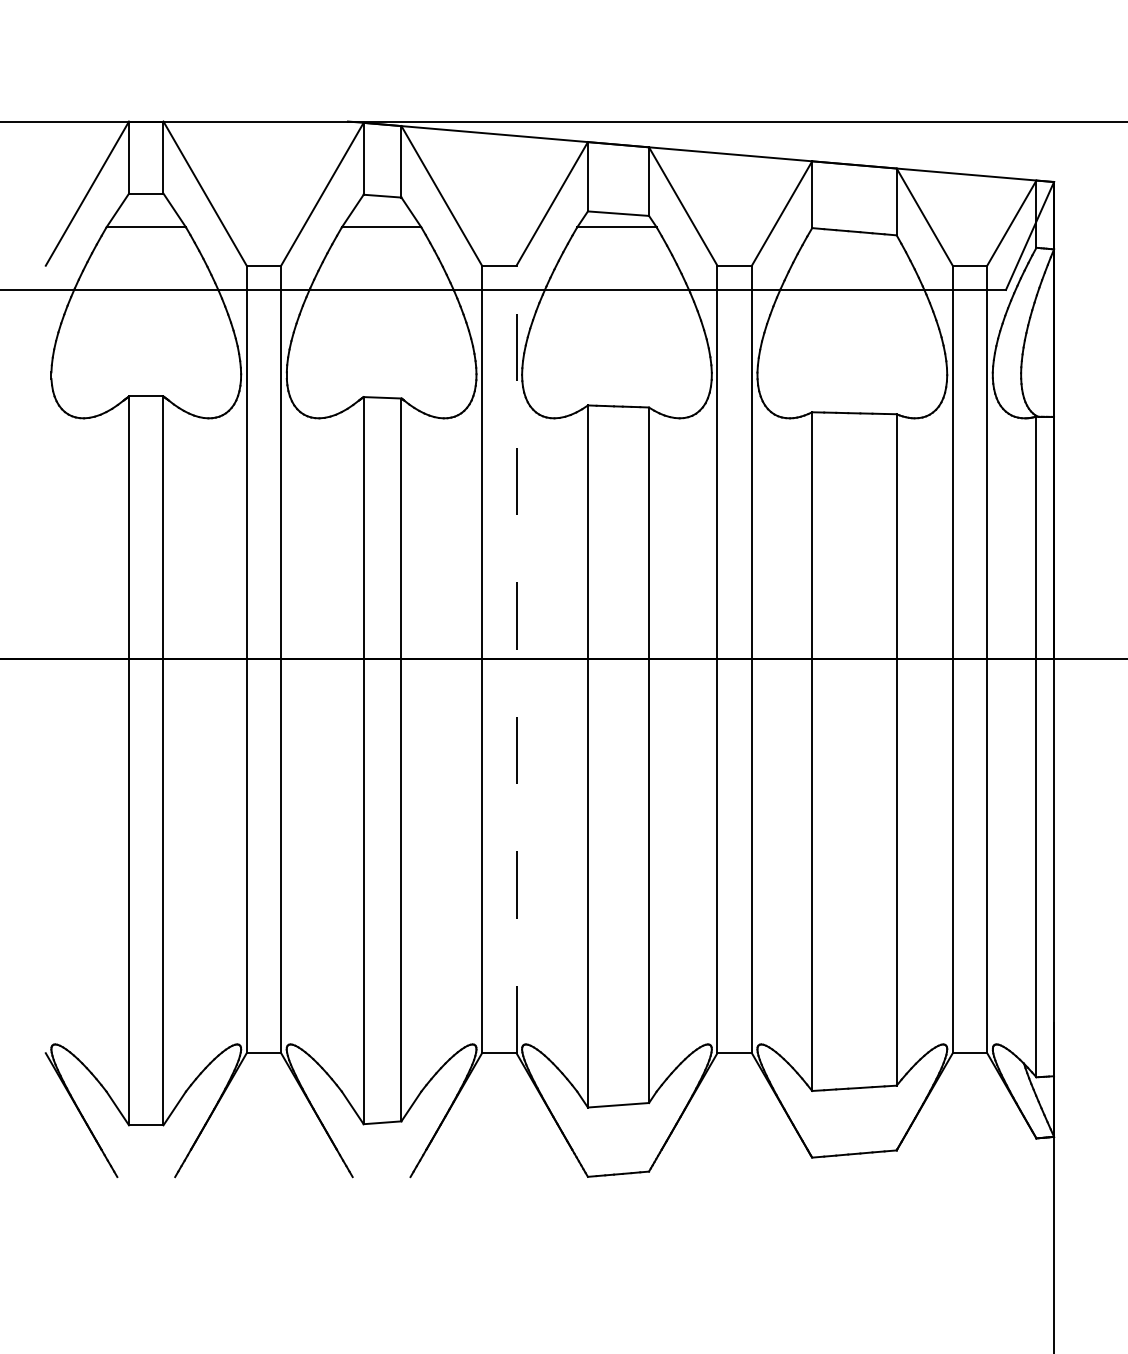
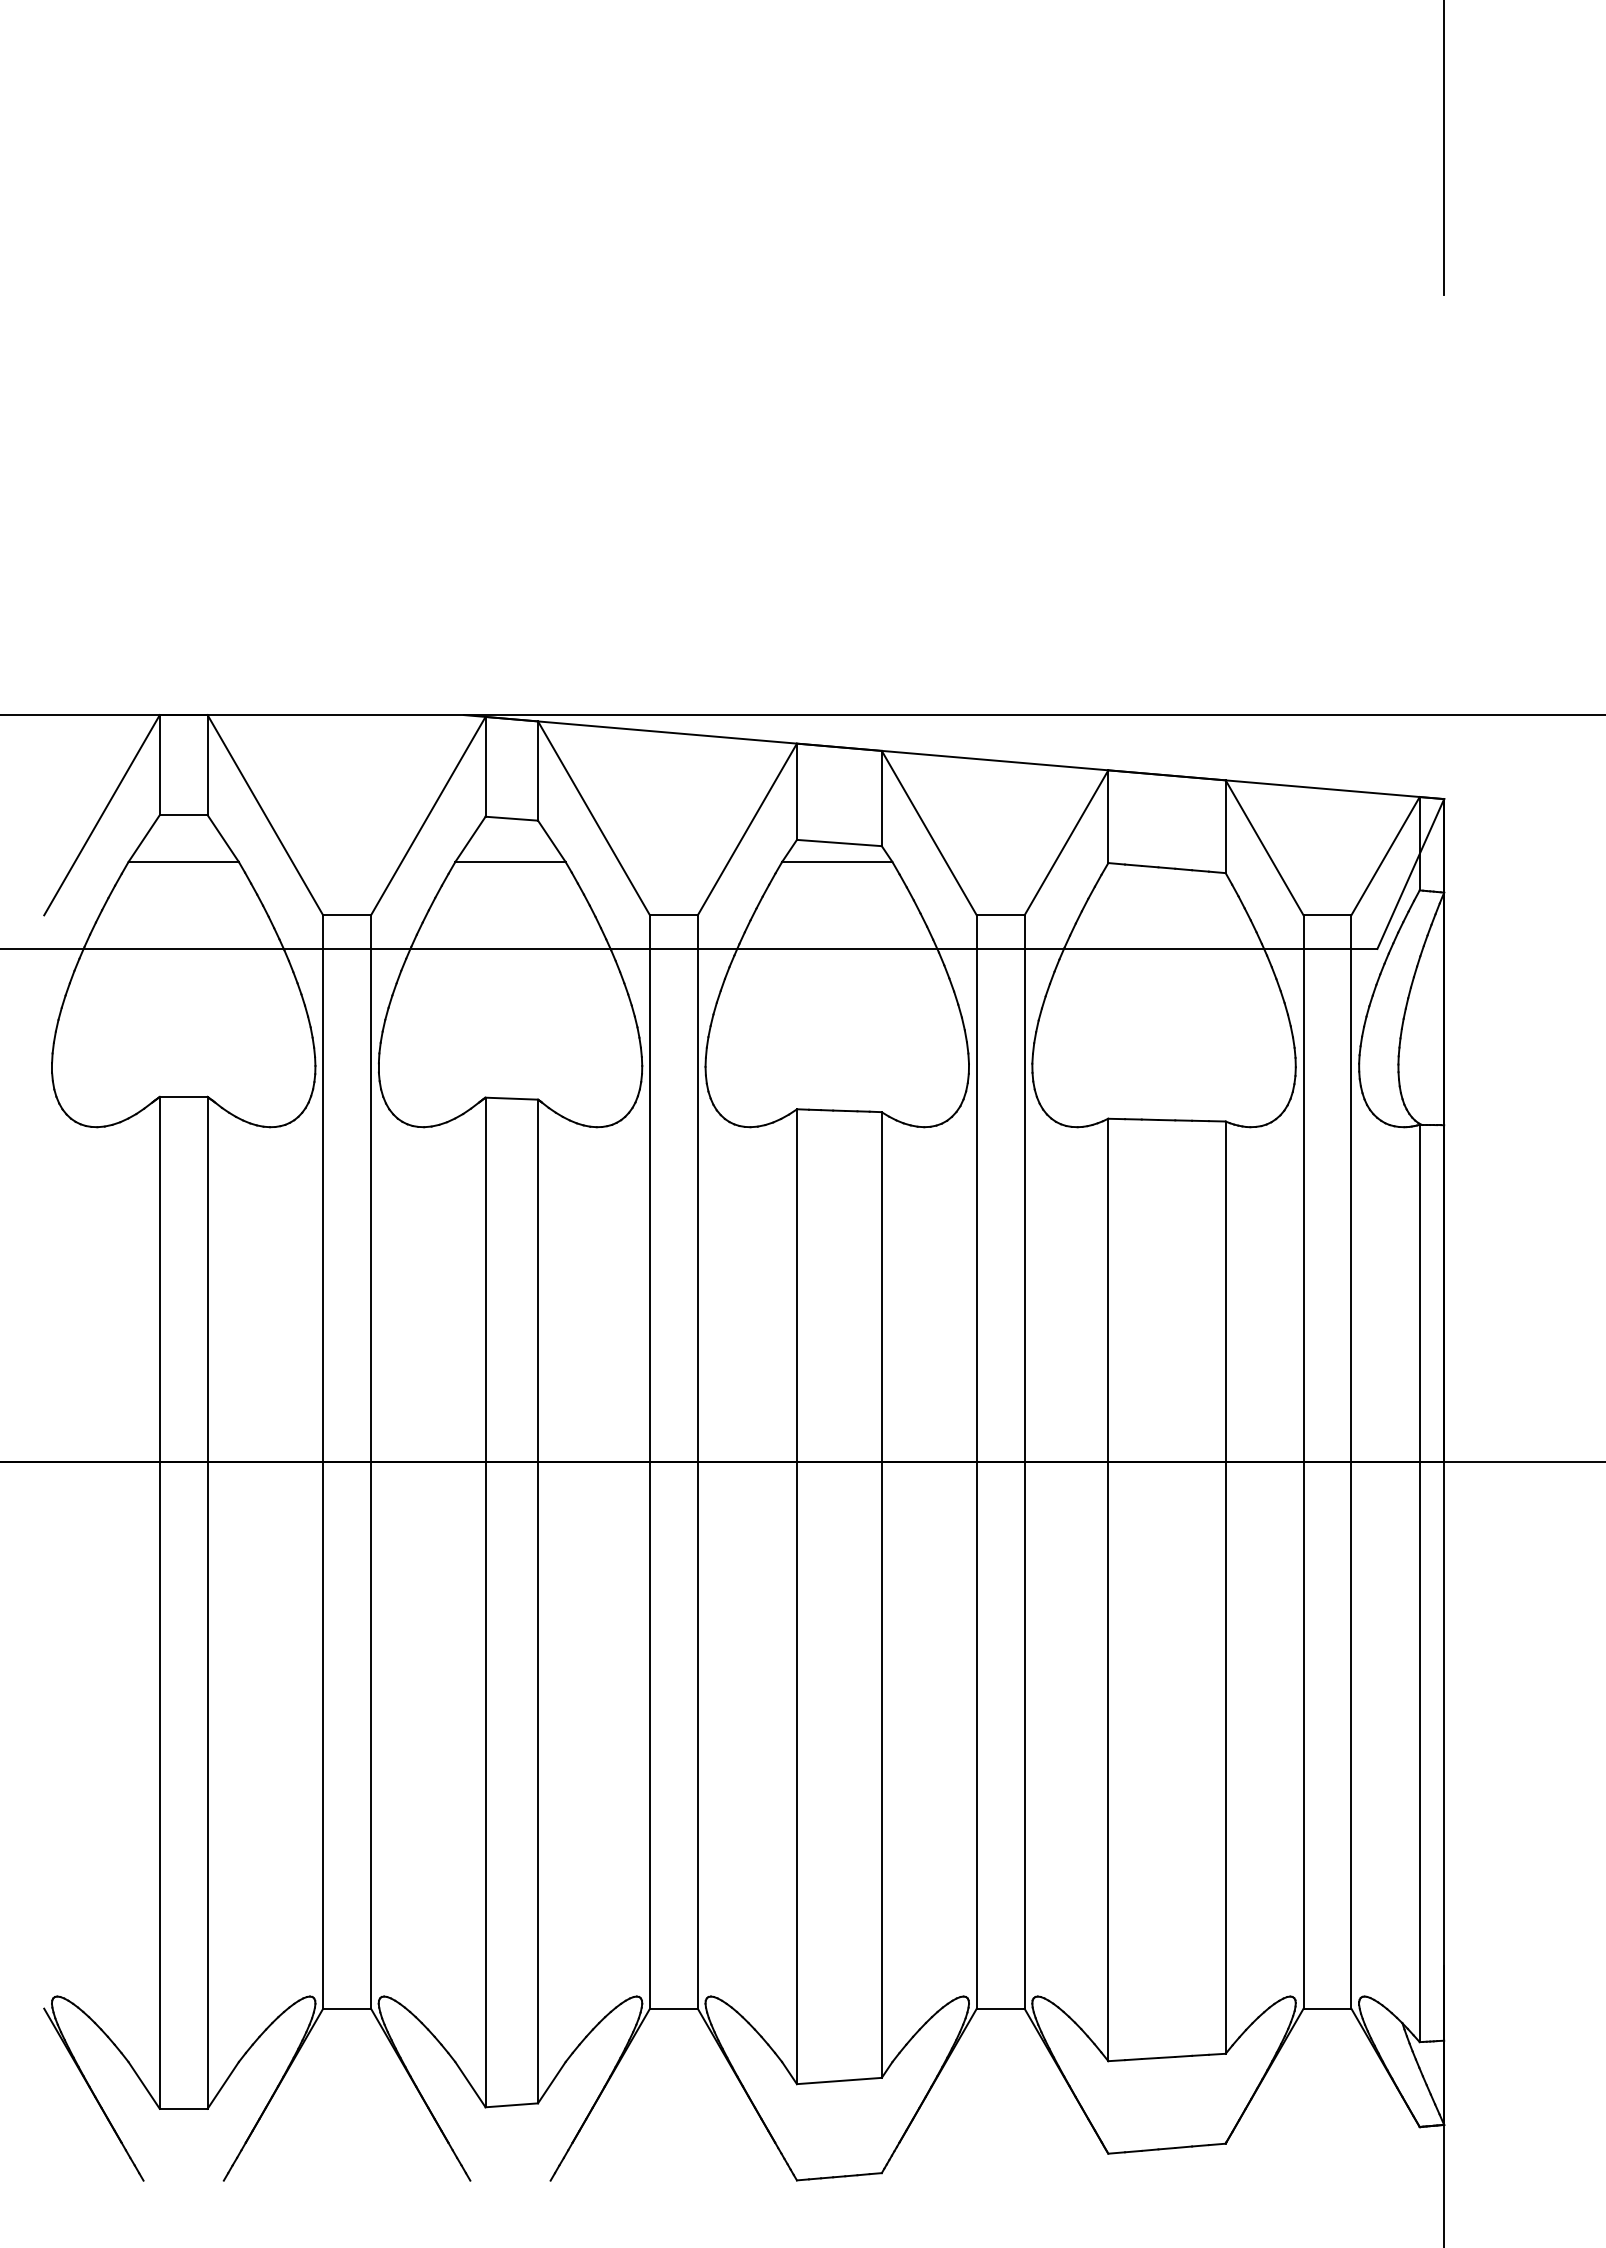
line: (516, 659) -> (697, 1462), dashed -> solid

